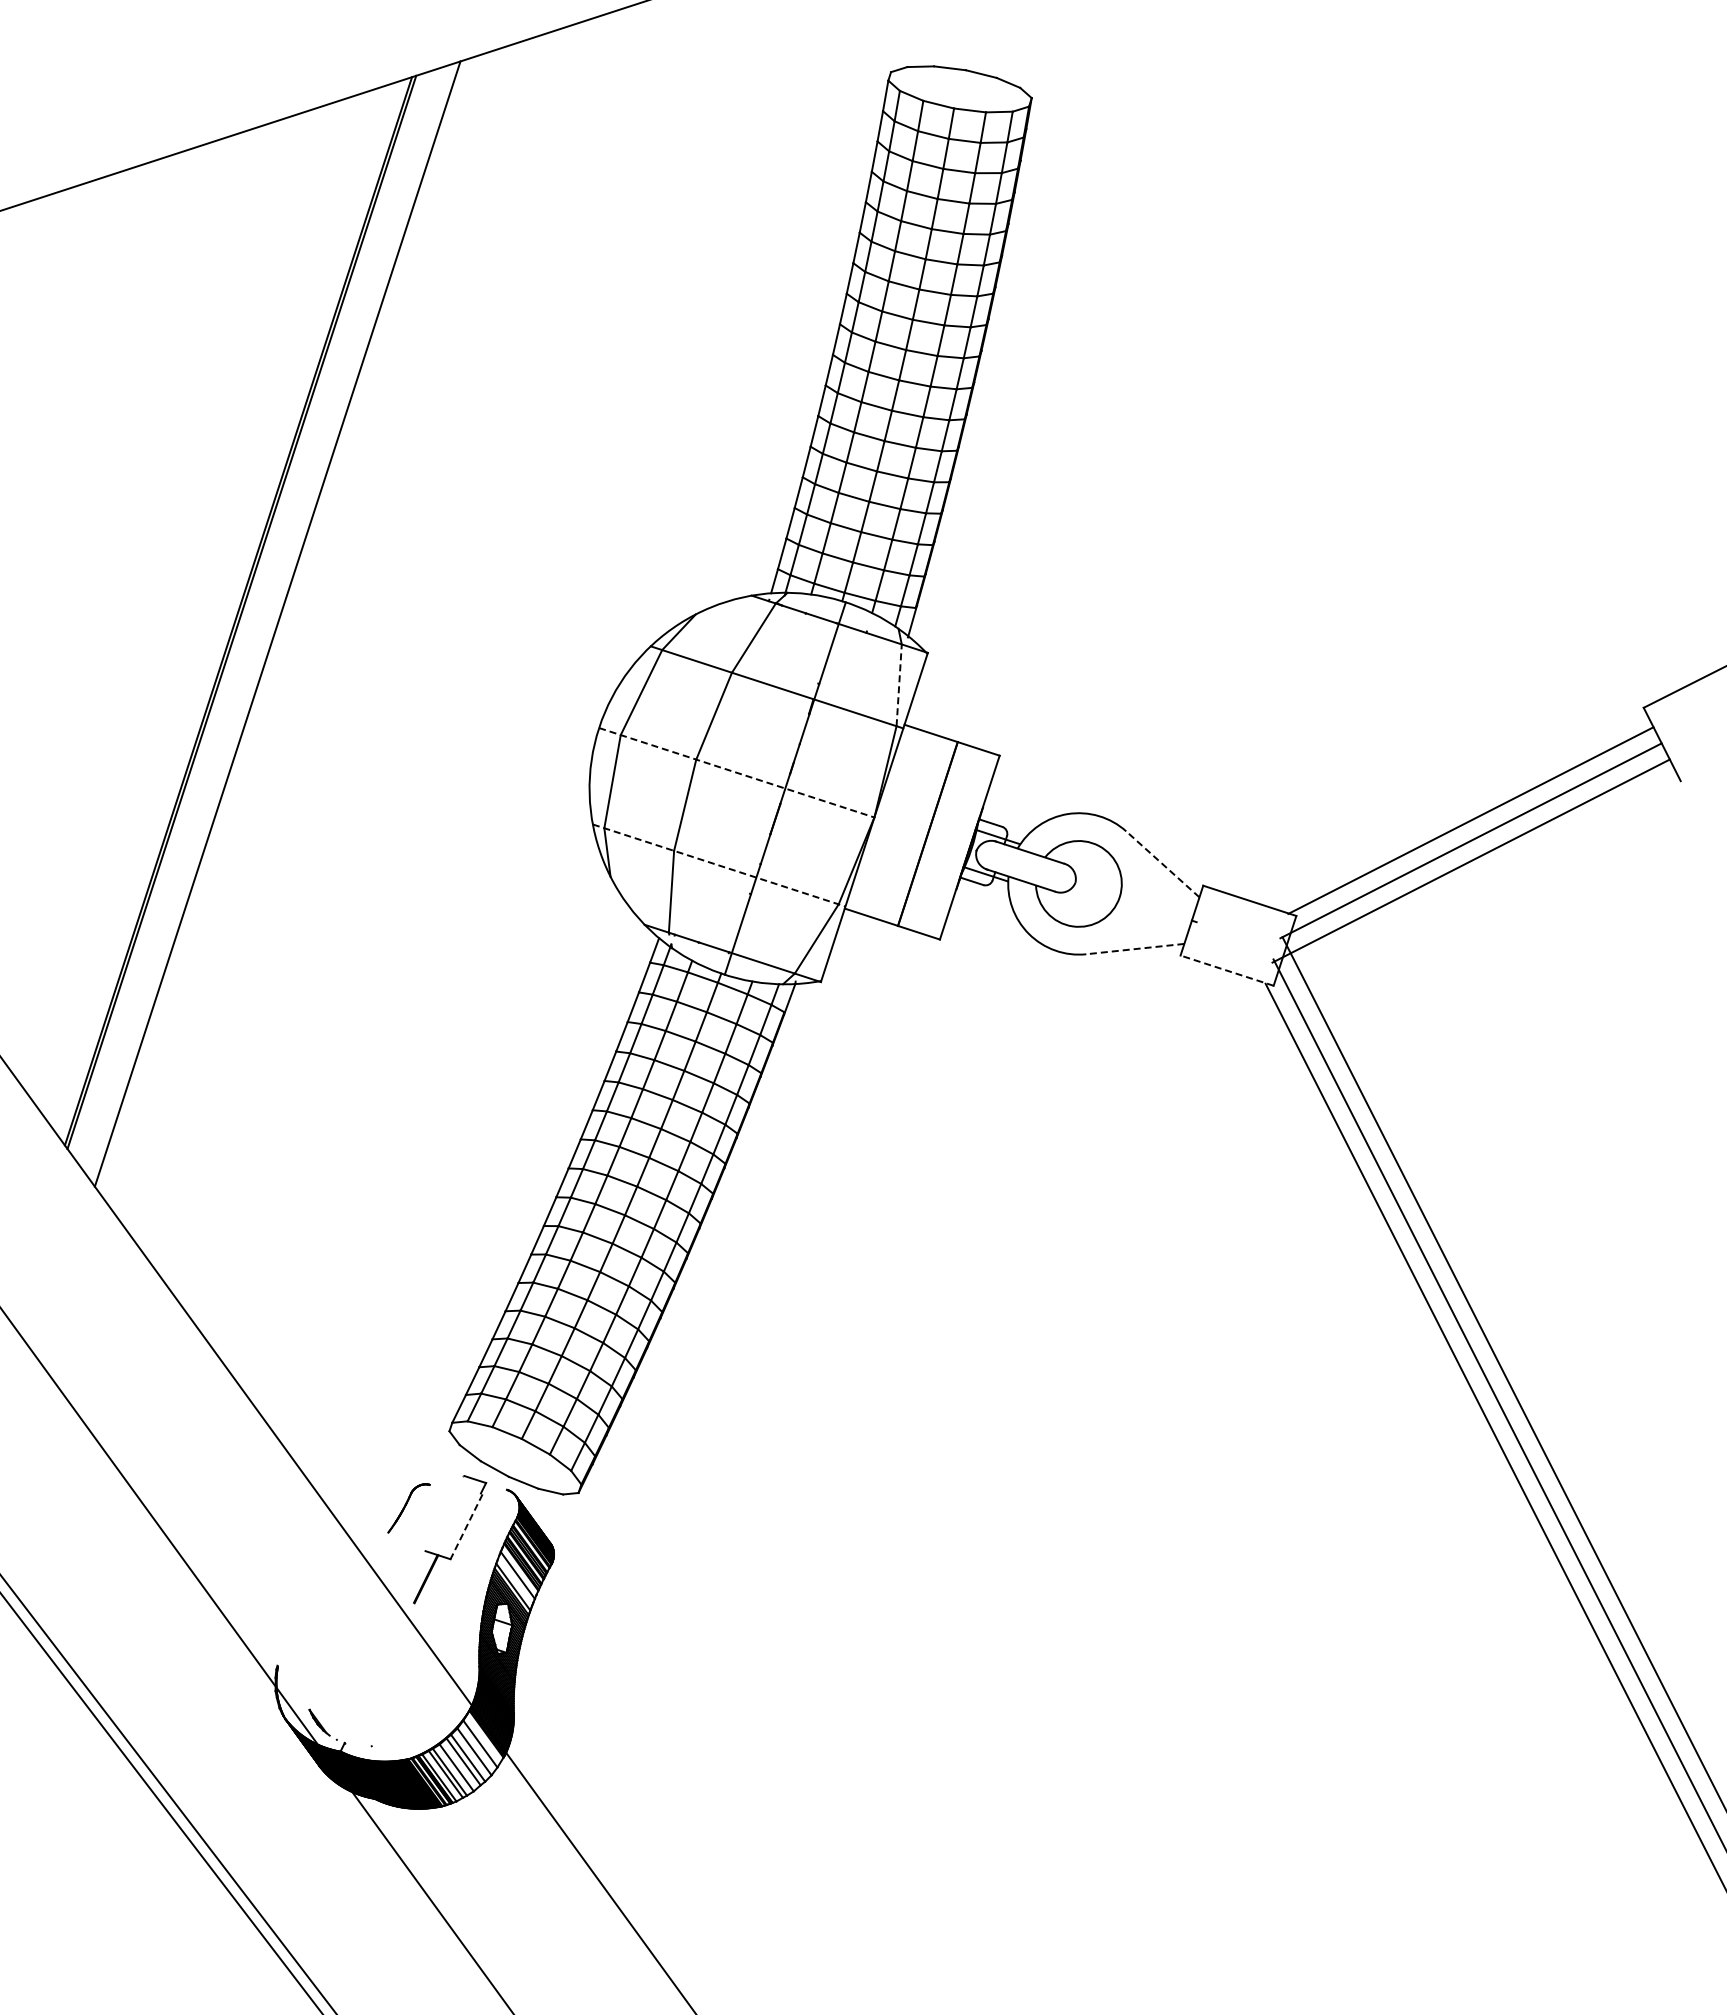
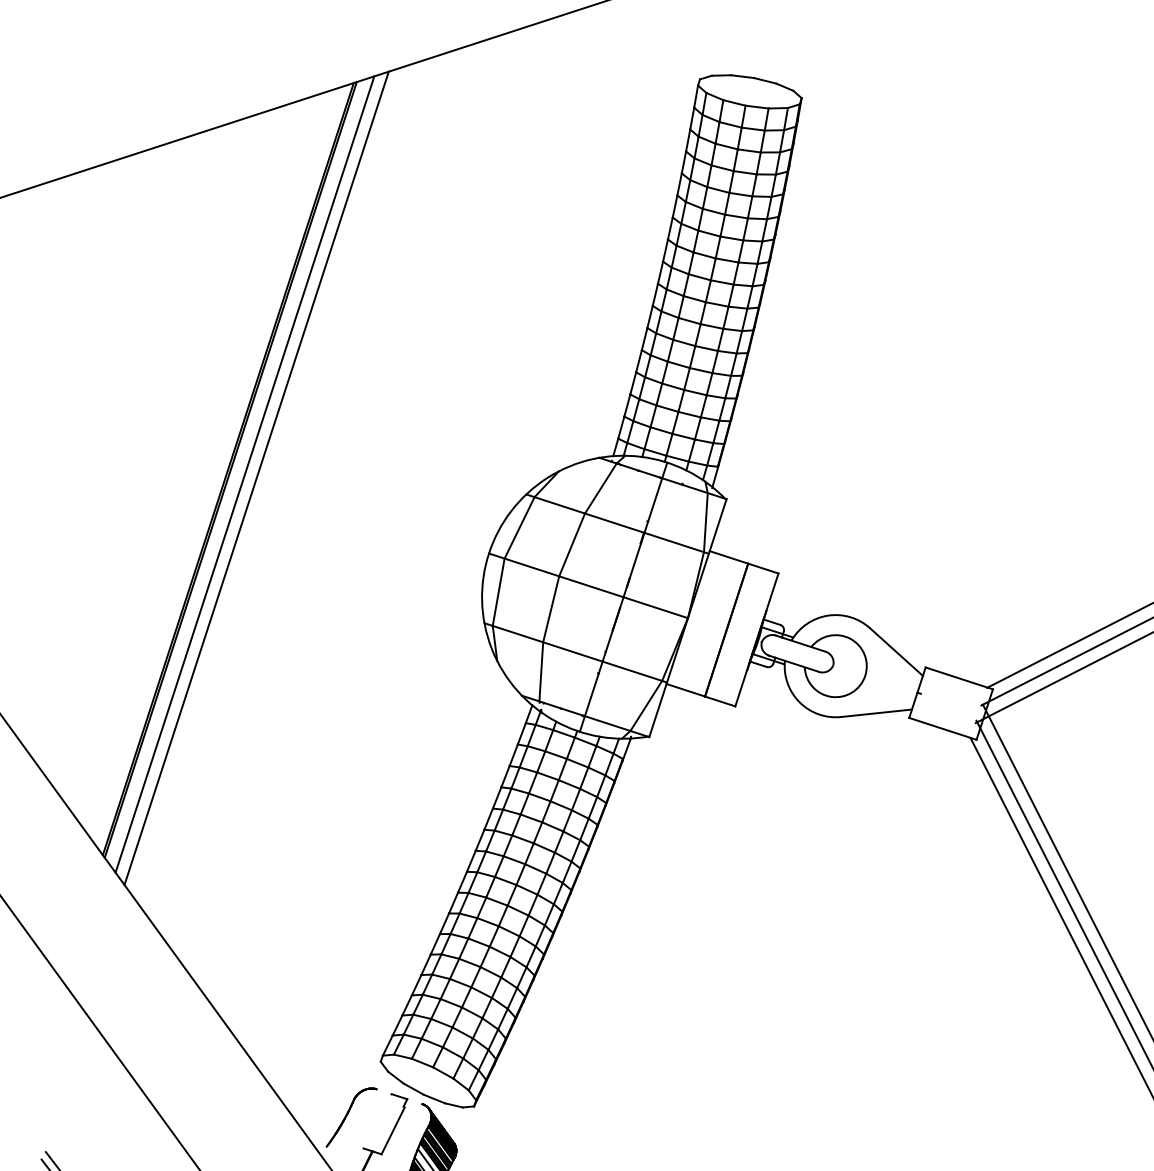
line: (261, 618) -> (244, 474), added
line: (899, 685) -> (706, 522), dashed -> solid
line: (736, 772) -> (588, 585), dashed -> solid
line: (1162, 864) -> (896, 652), dashed -> solid
line: (719, 865) -> (575, 652), dashed -> solid
line: (1134, 949) -> (875, 713), dashed -> solid
line: (1227, 970) -> (943, 728), dashed -> solid
part: (408, 1508) -> (351, 1117), size x1.67
line: (466, 1527) -> (393, 1131), dashed -> solid

